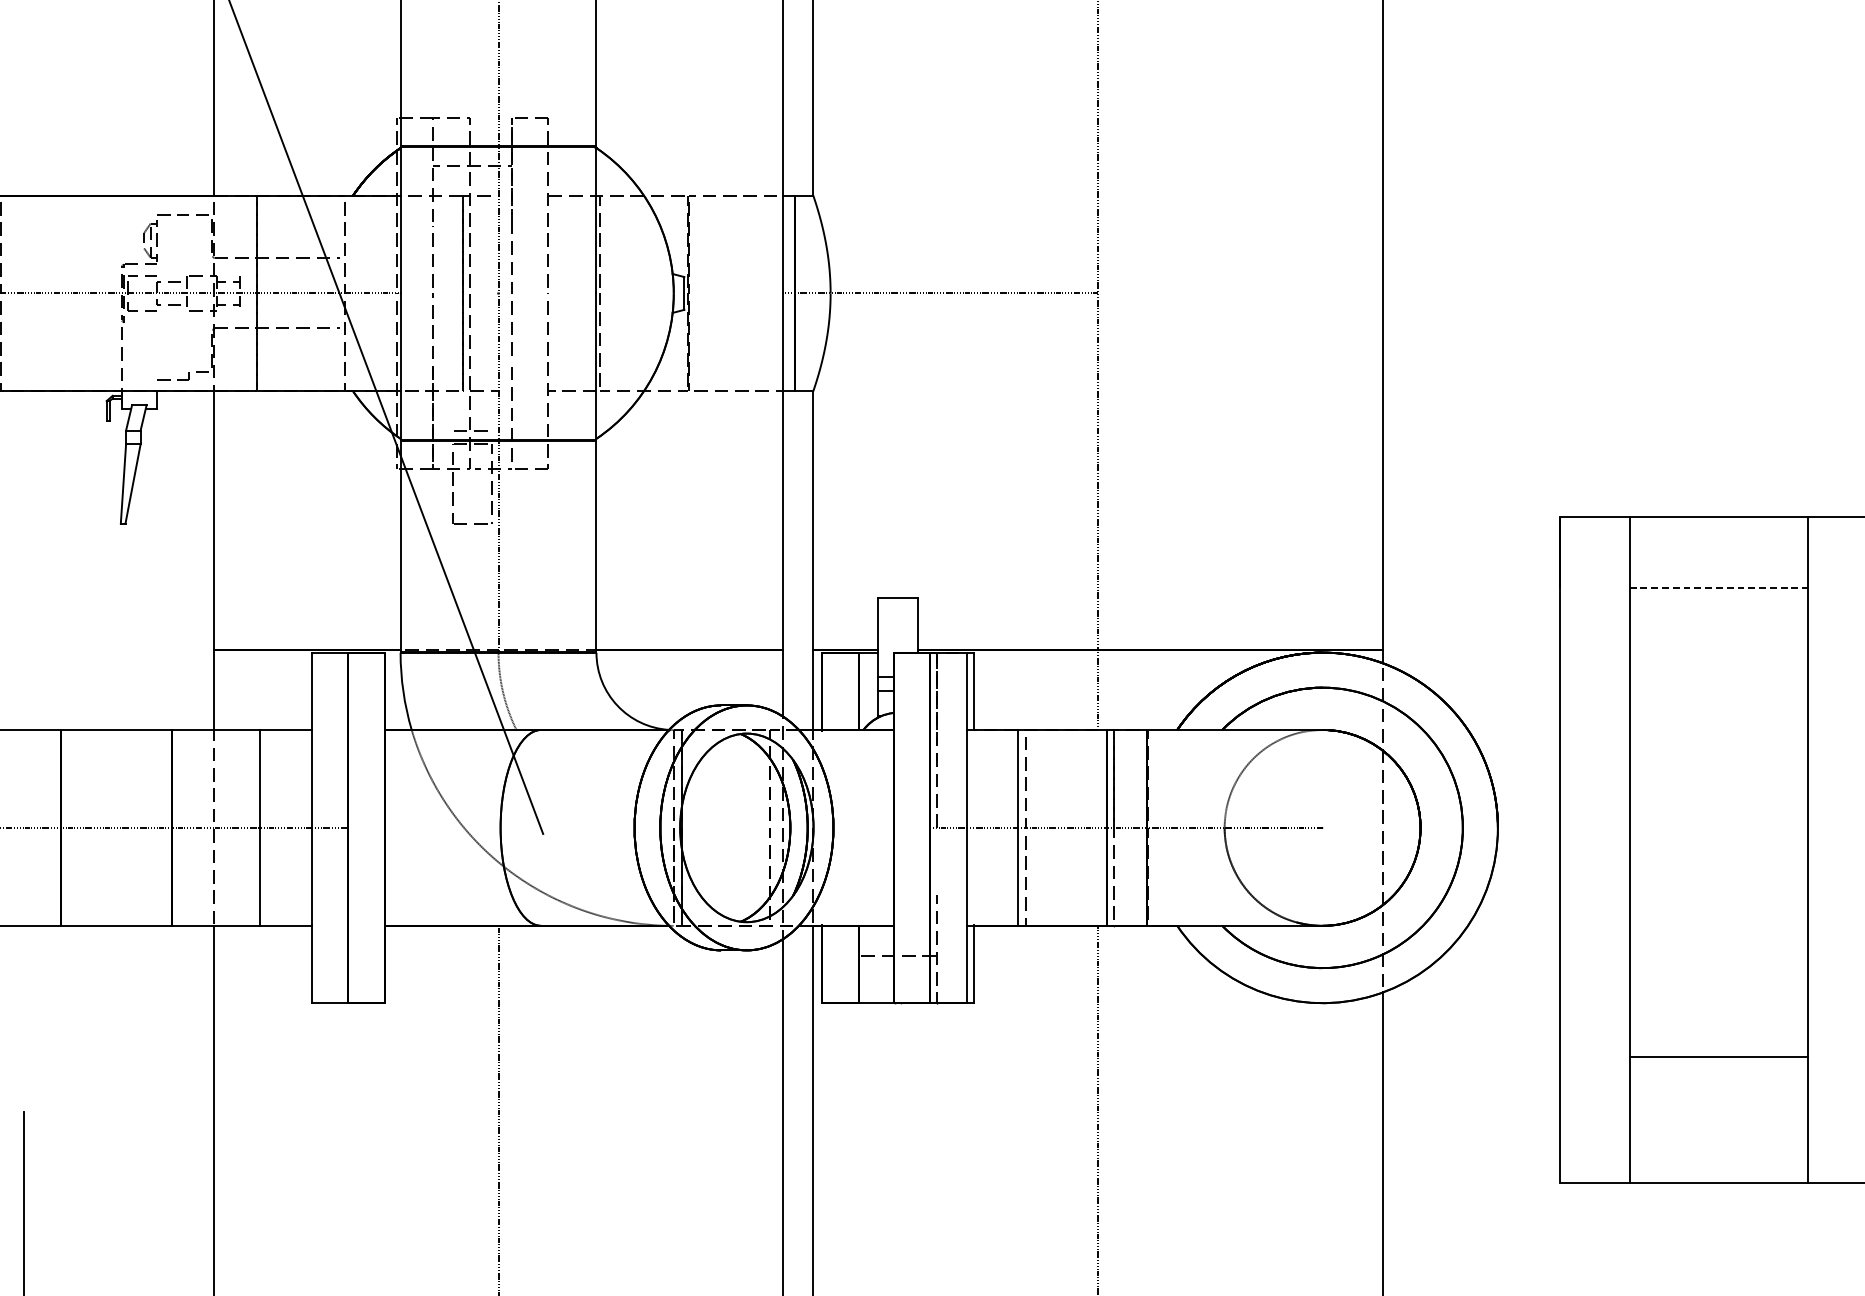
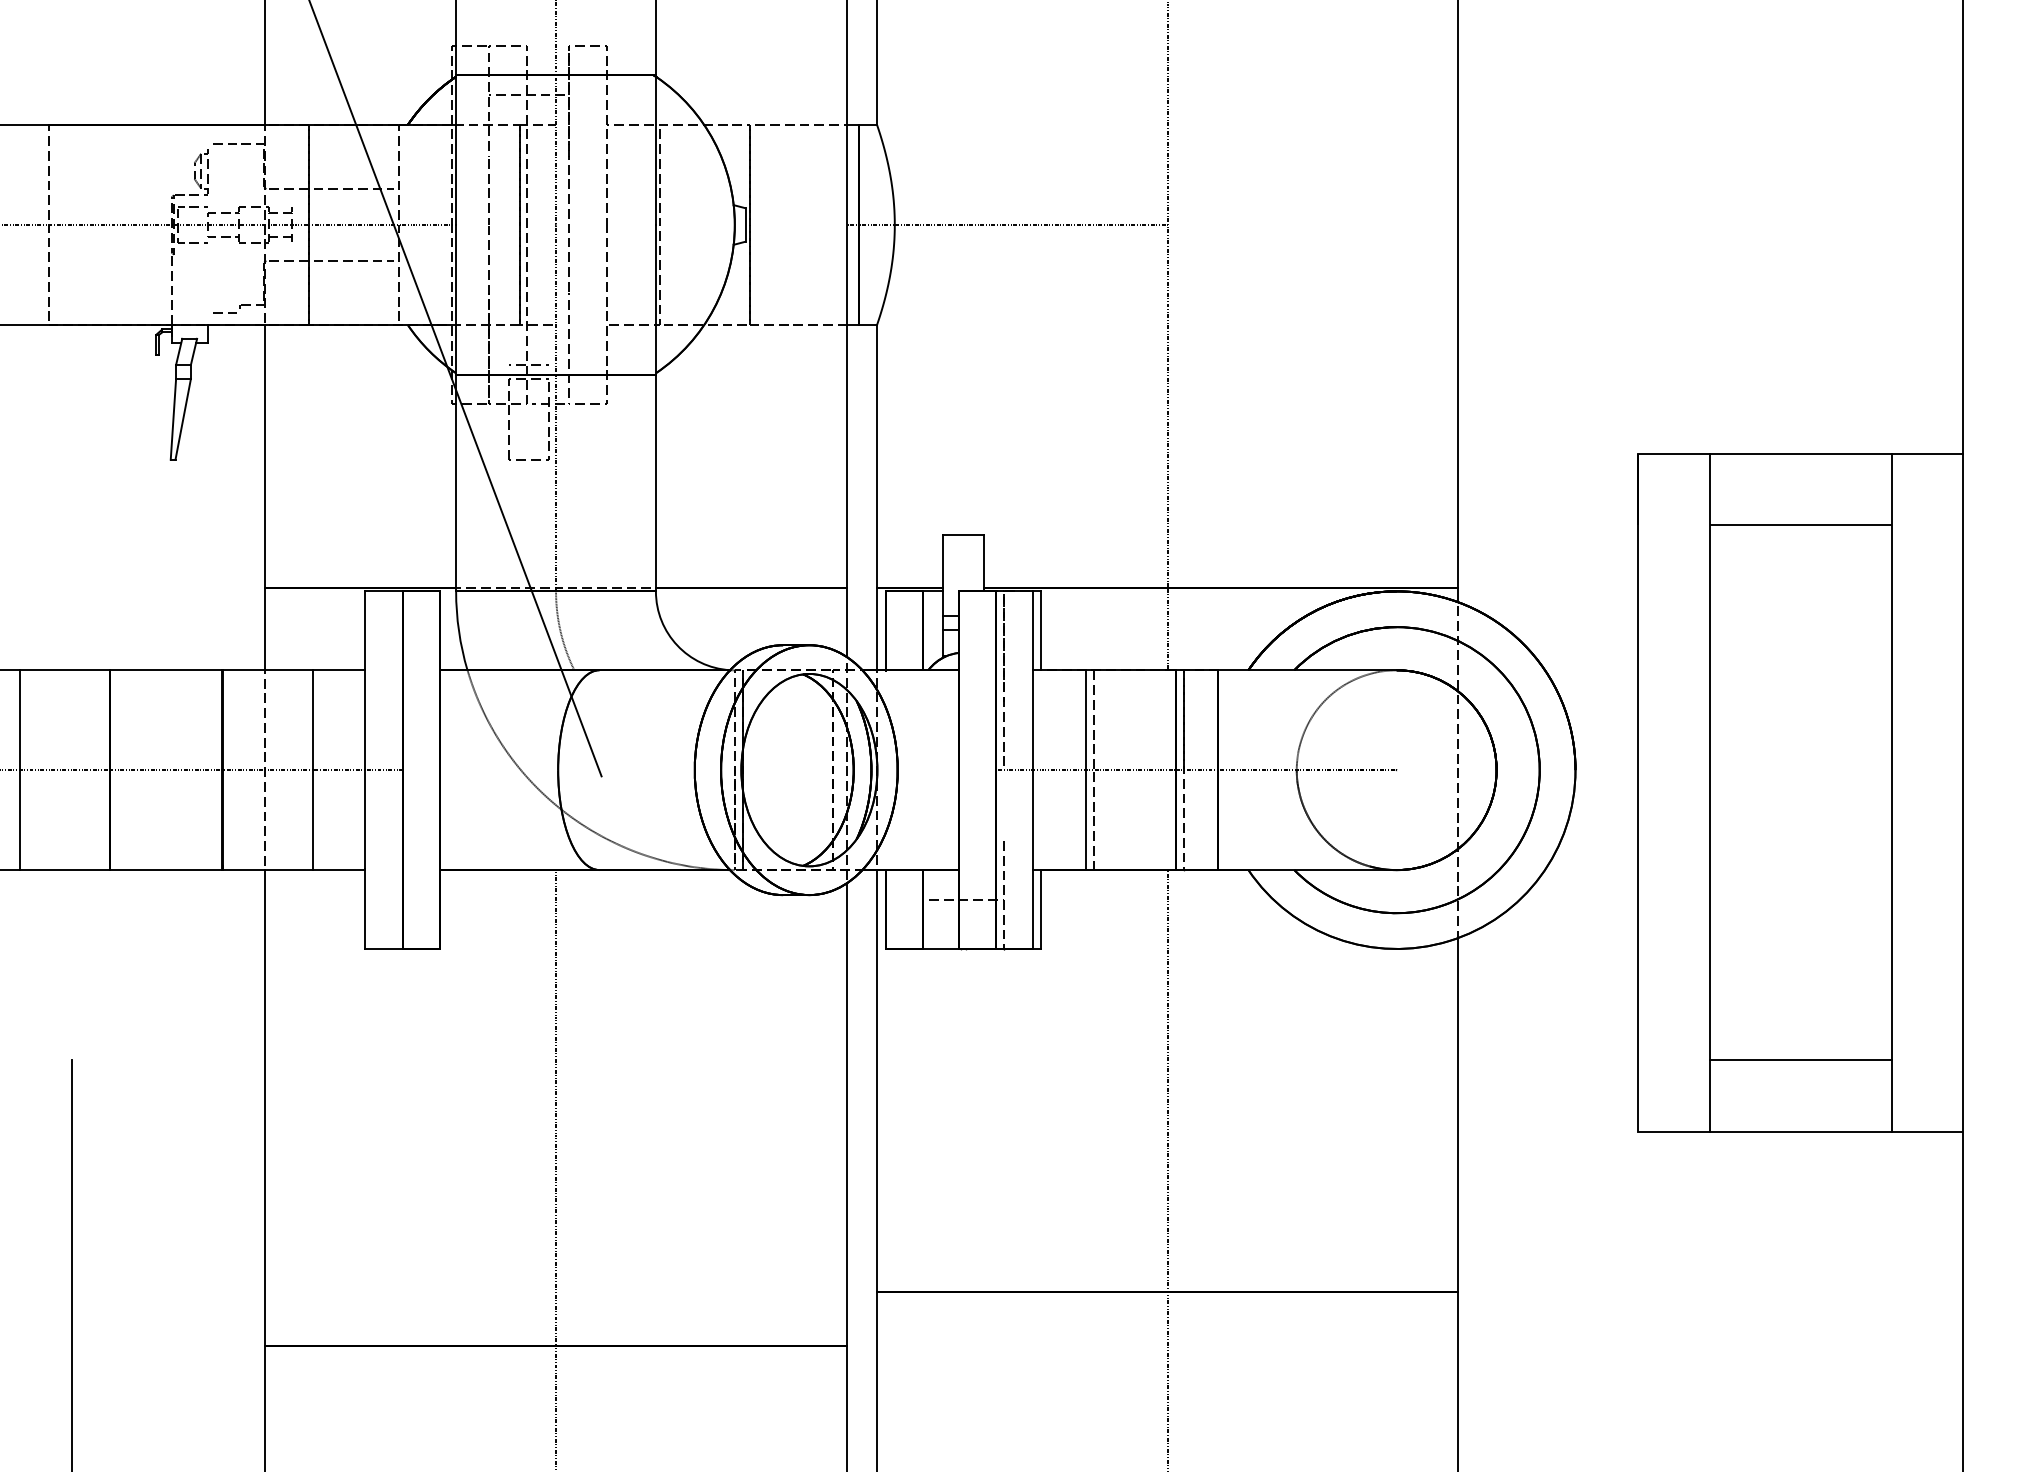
line: (1718, 588) -> (1800, 525), dashed -> solid
line: (1718, 1056) -> (1800, 1060), moved

